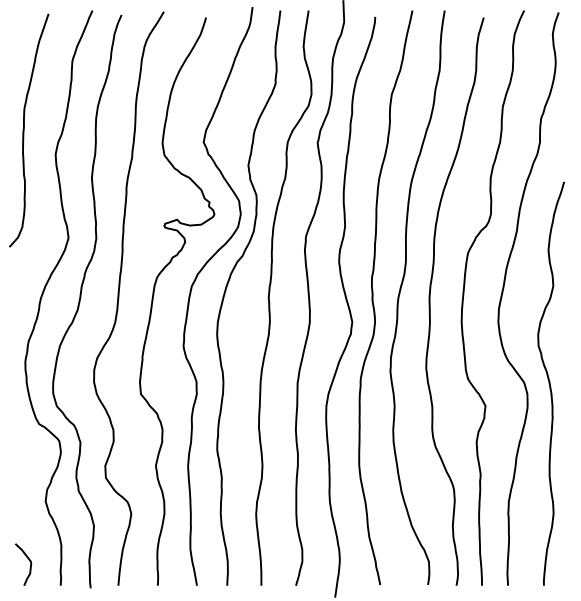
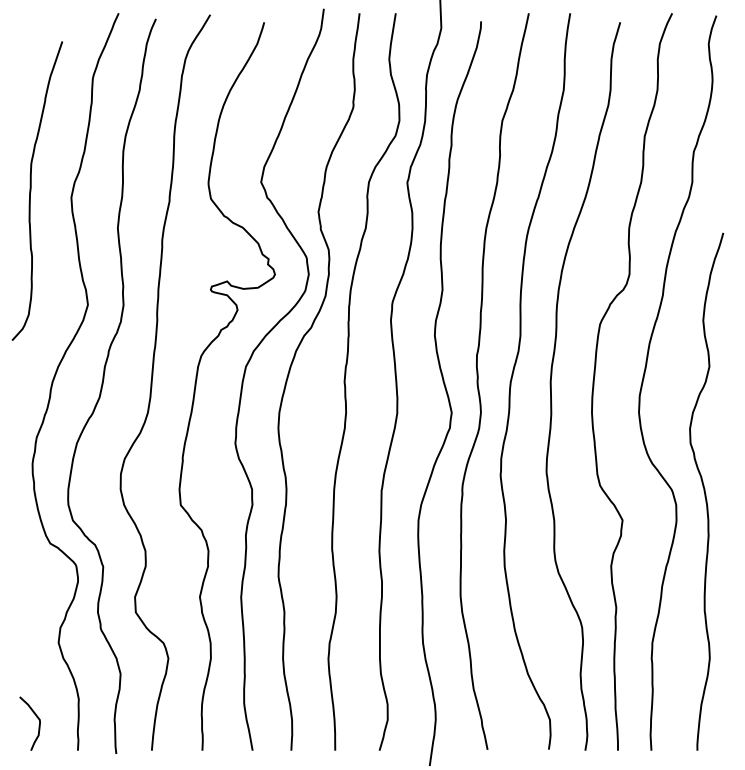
curve: (24, 130) -> (31, 190), moved

